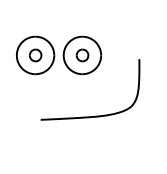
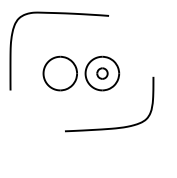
part: (35, 55) -> (60, 73), removed

